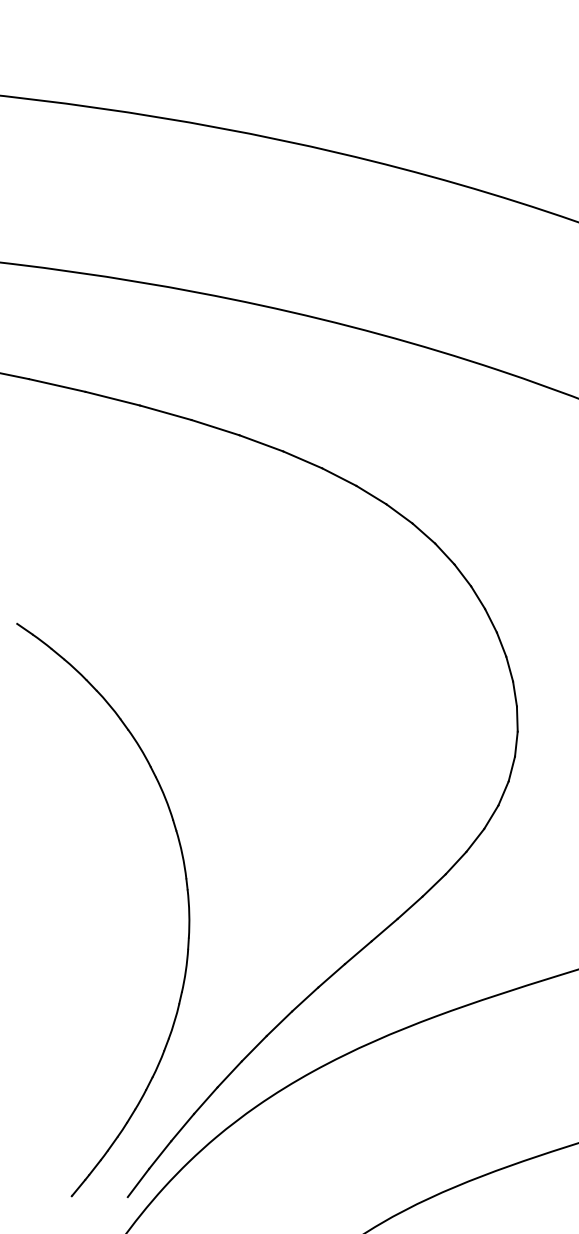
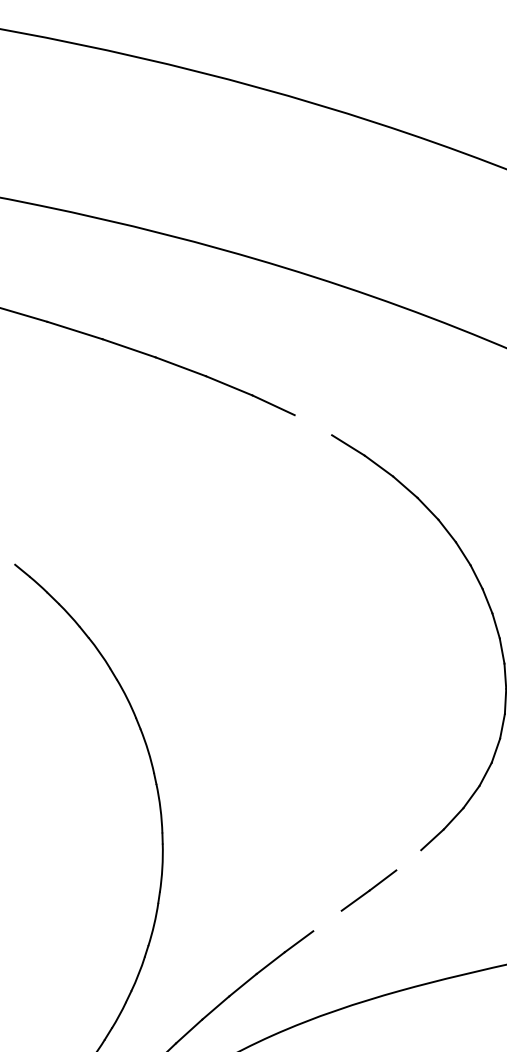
line: (302, 459) -> (313, 424), removed
line: (433, 885) -> (408, 860), removed
line: (357, 952) -> (326, 920), removed

